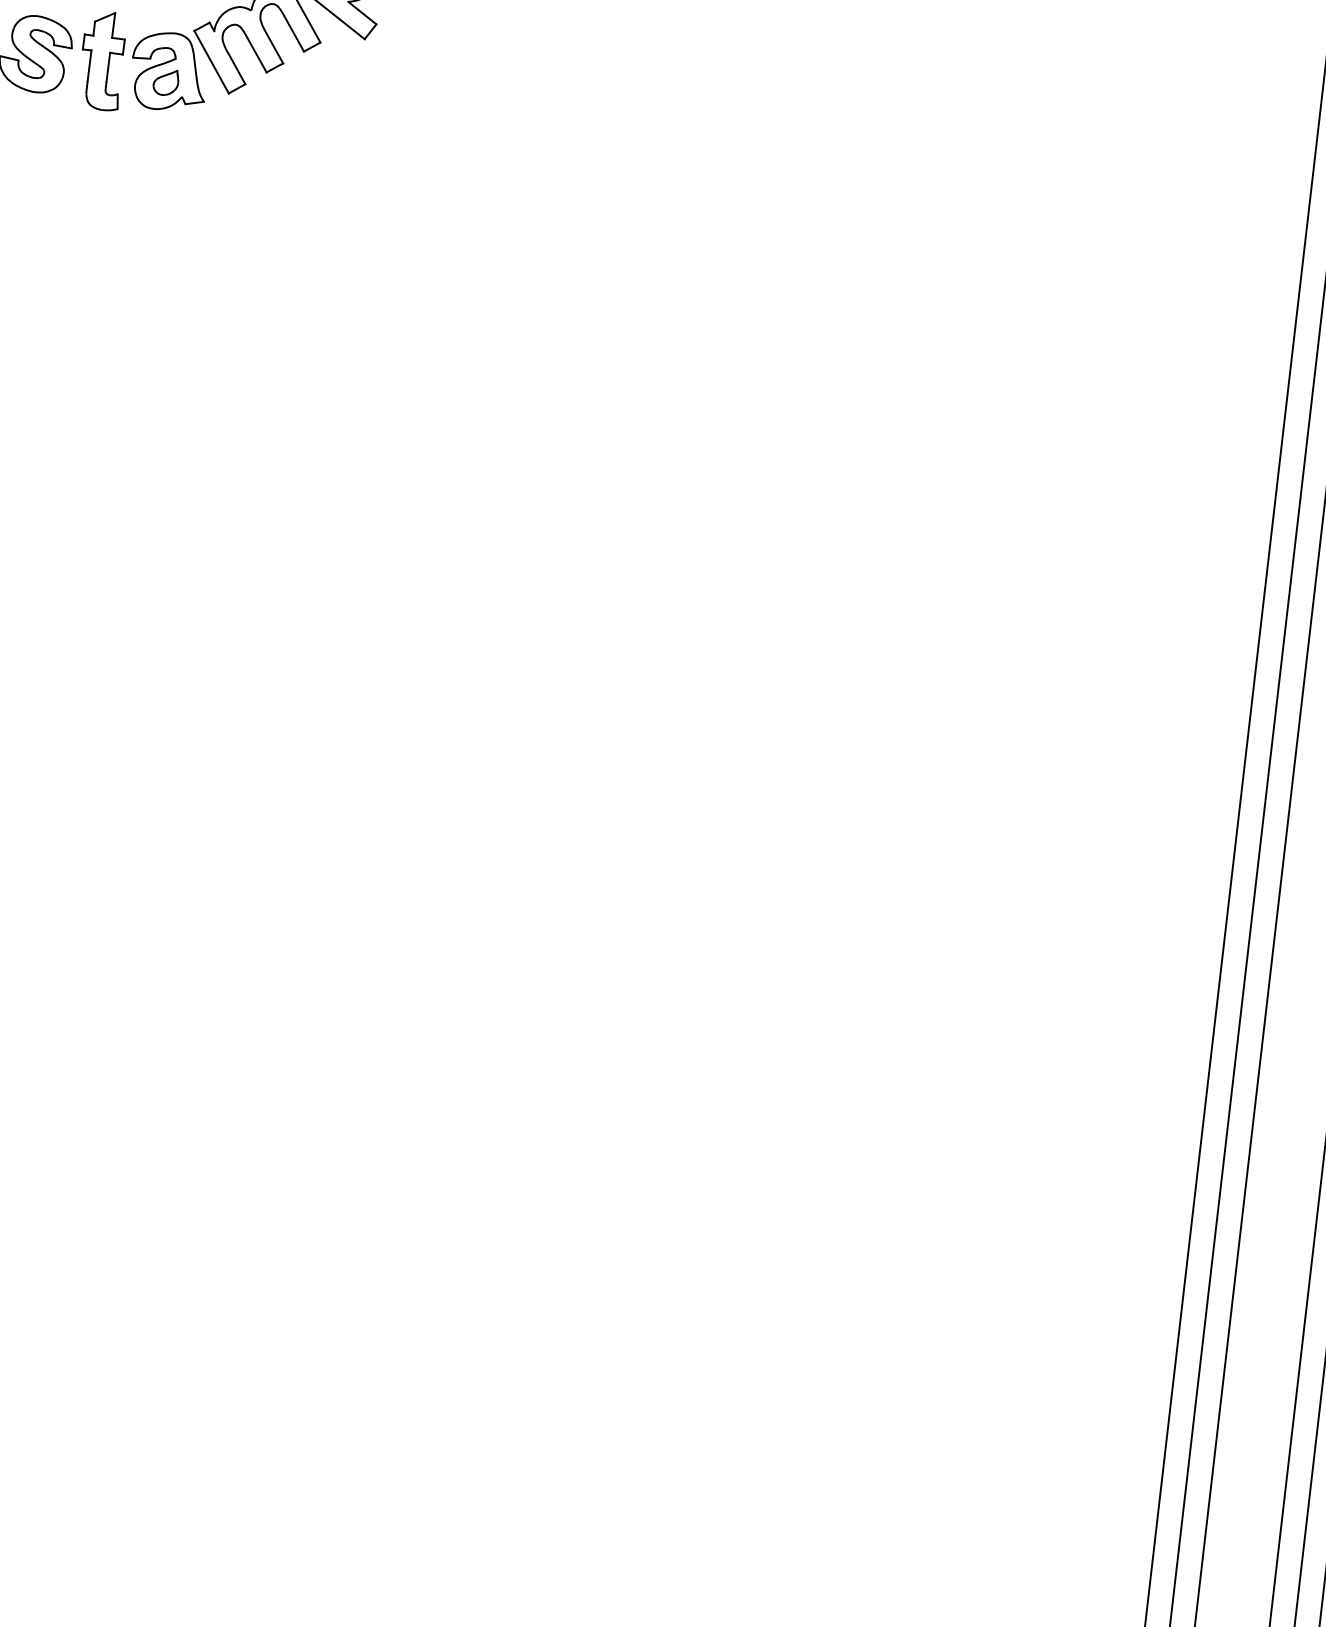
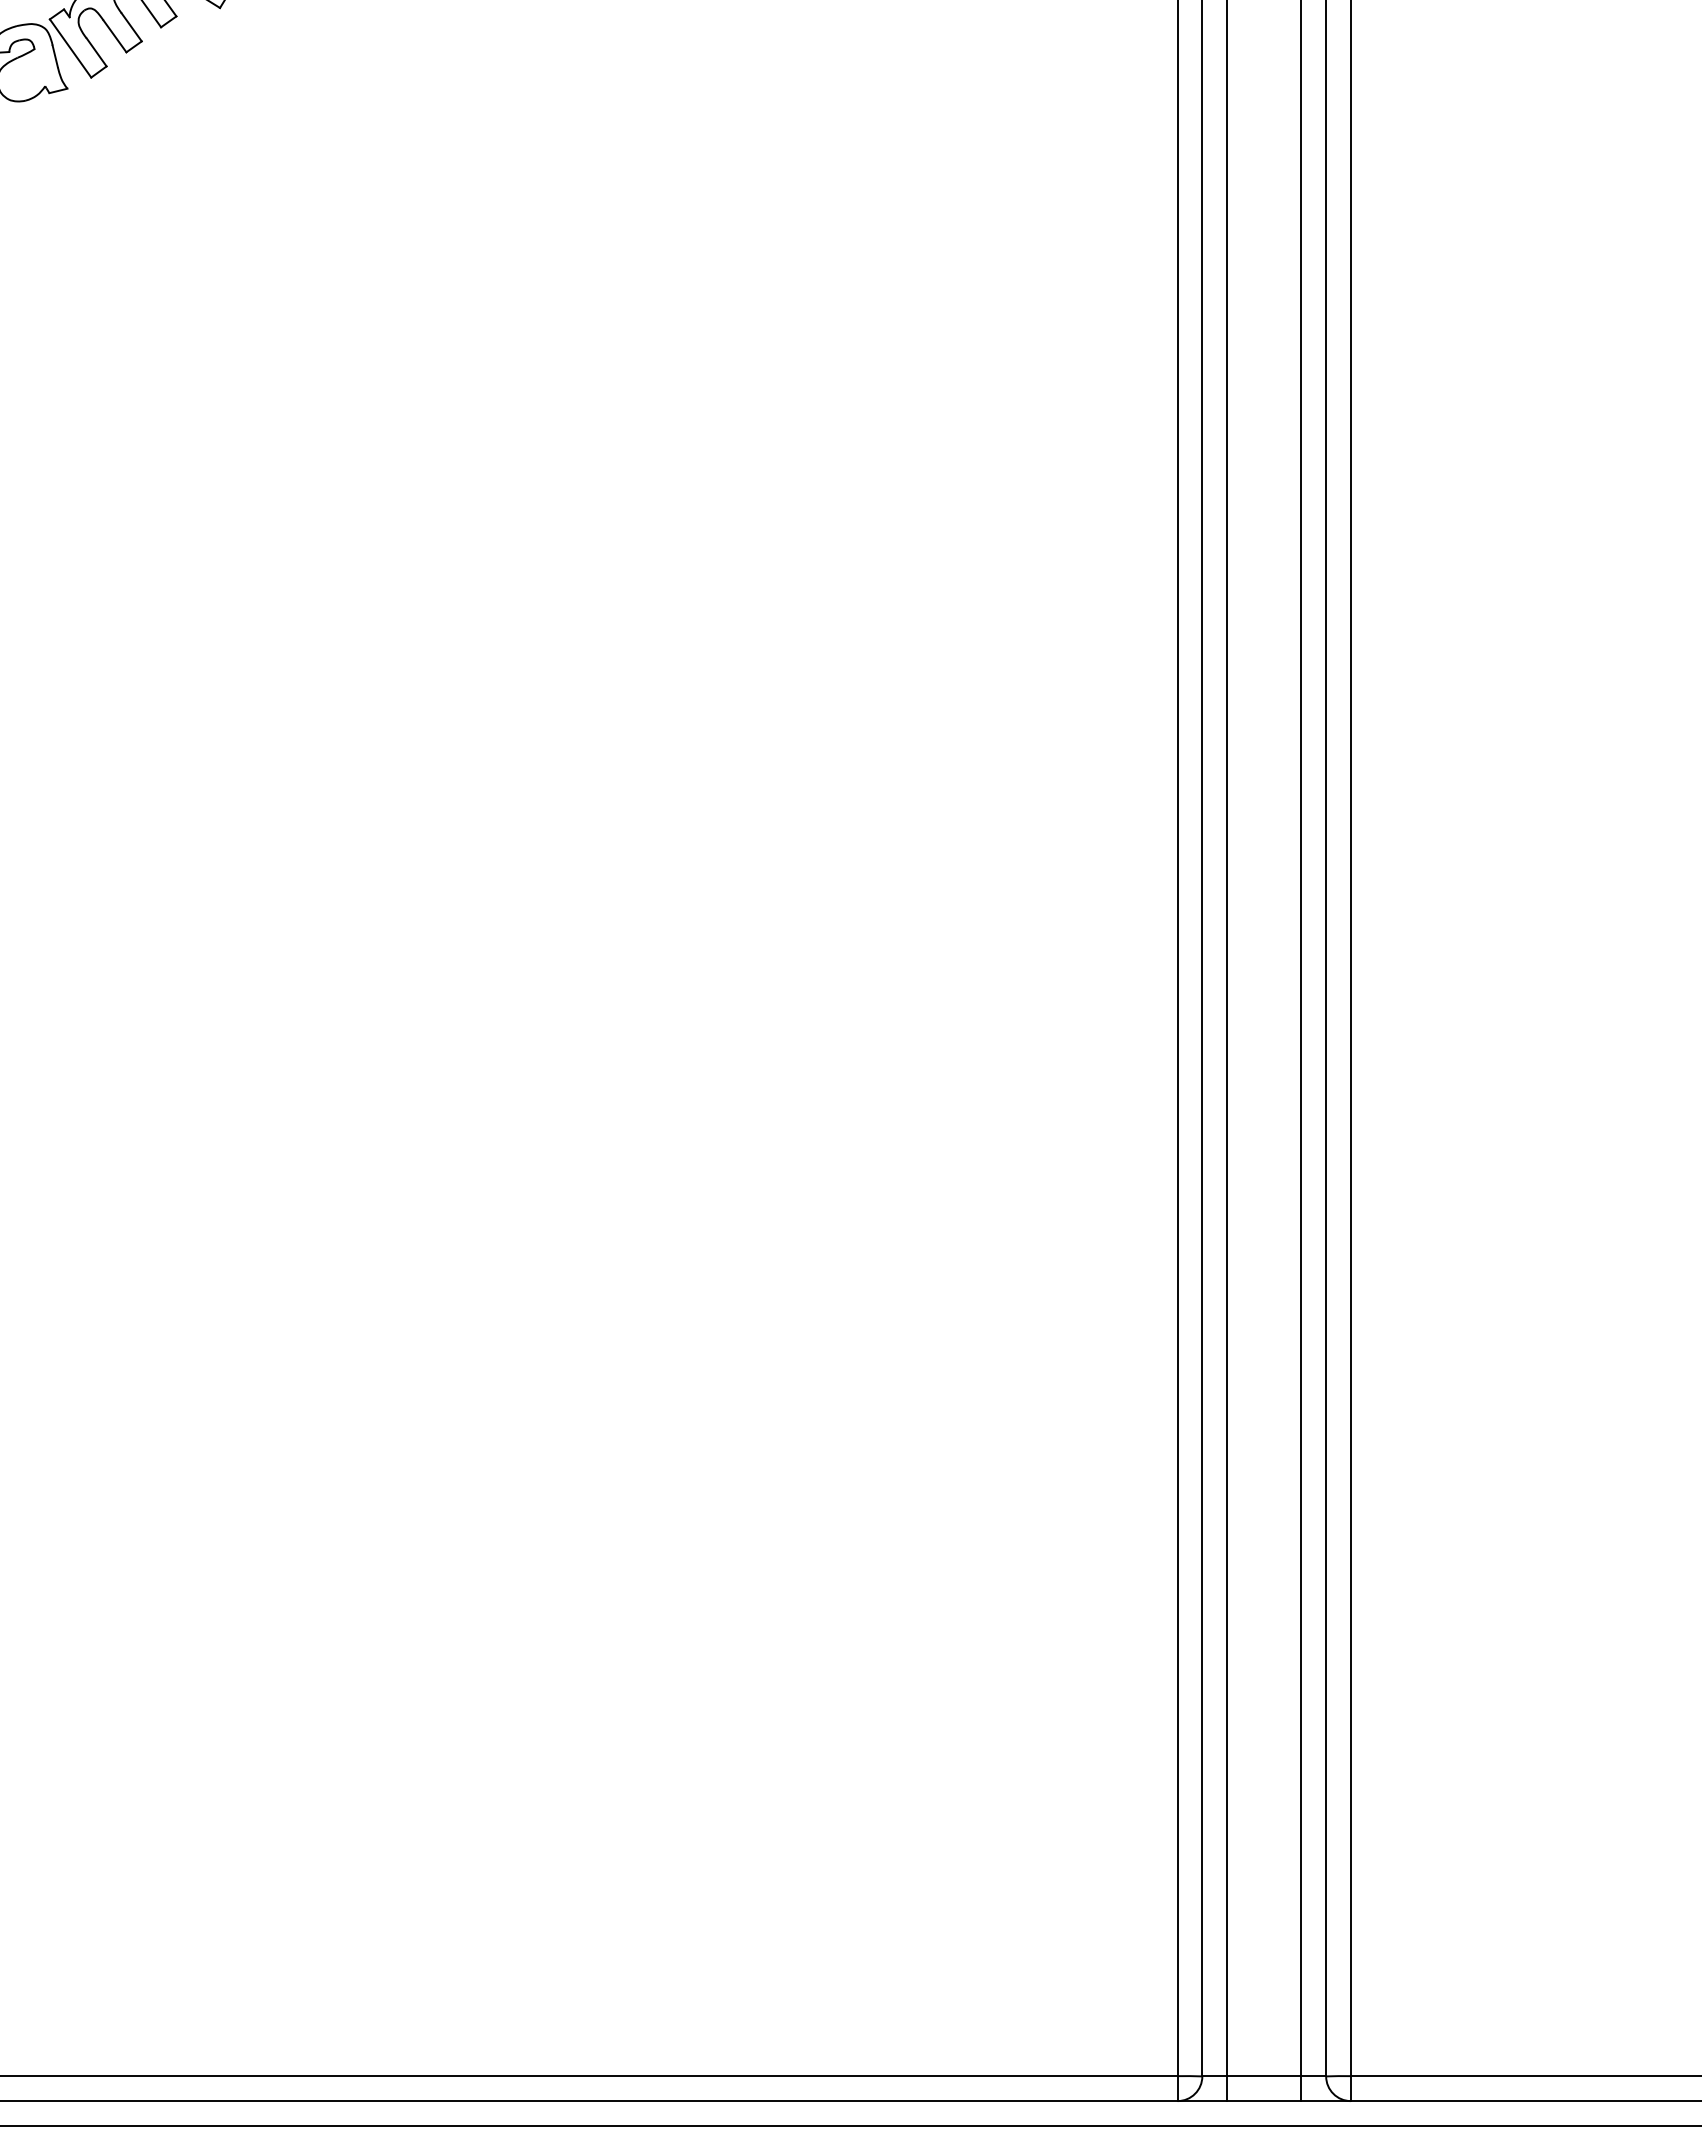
part: (165, 82) -> (27, 73), removed

